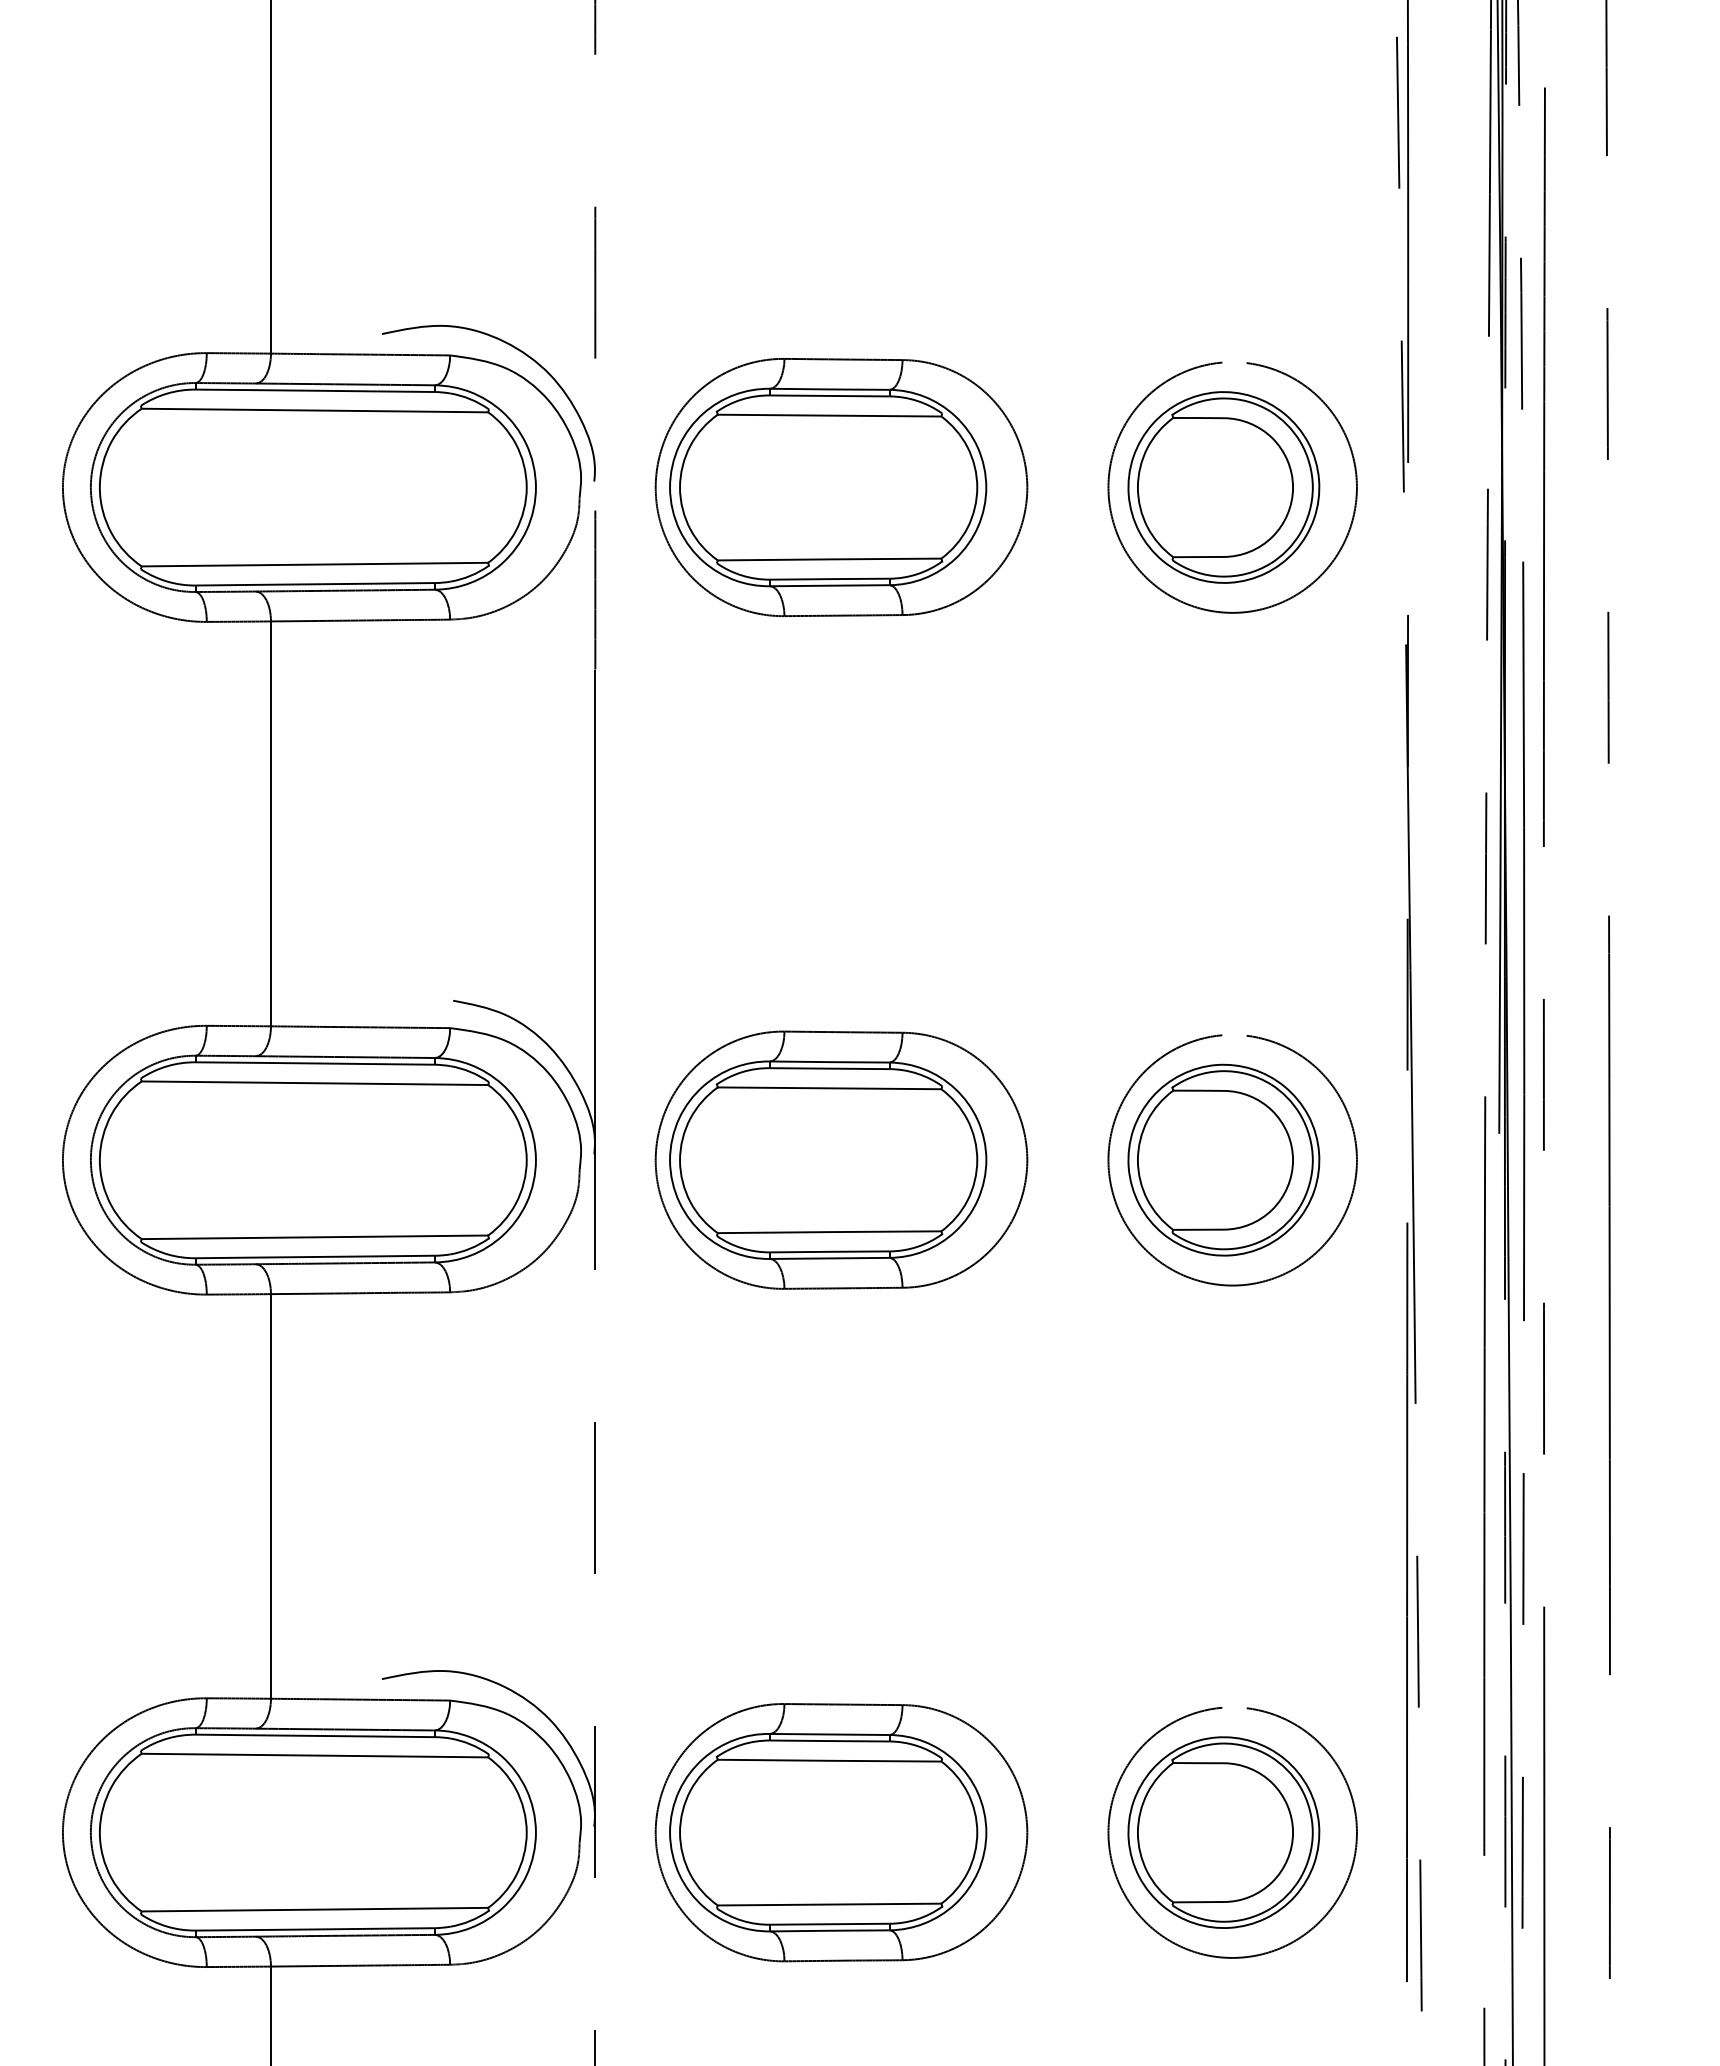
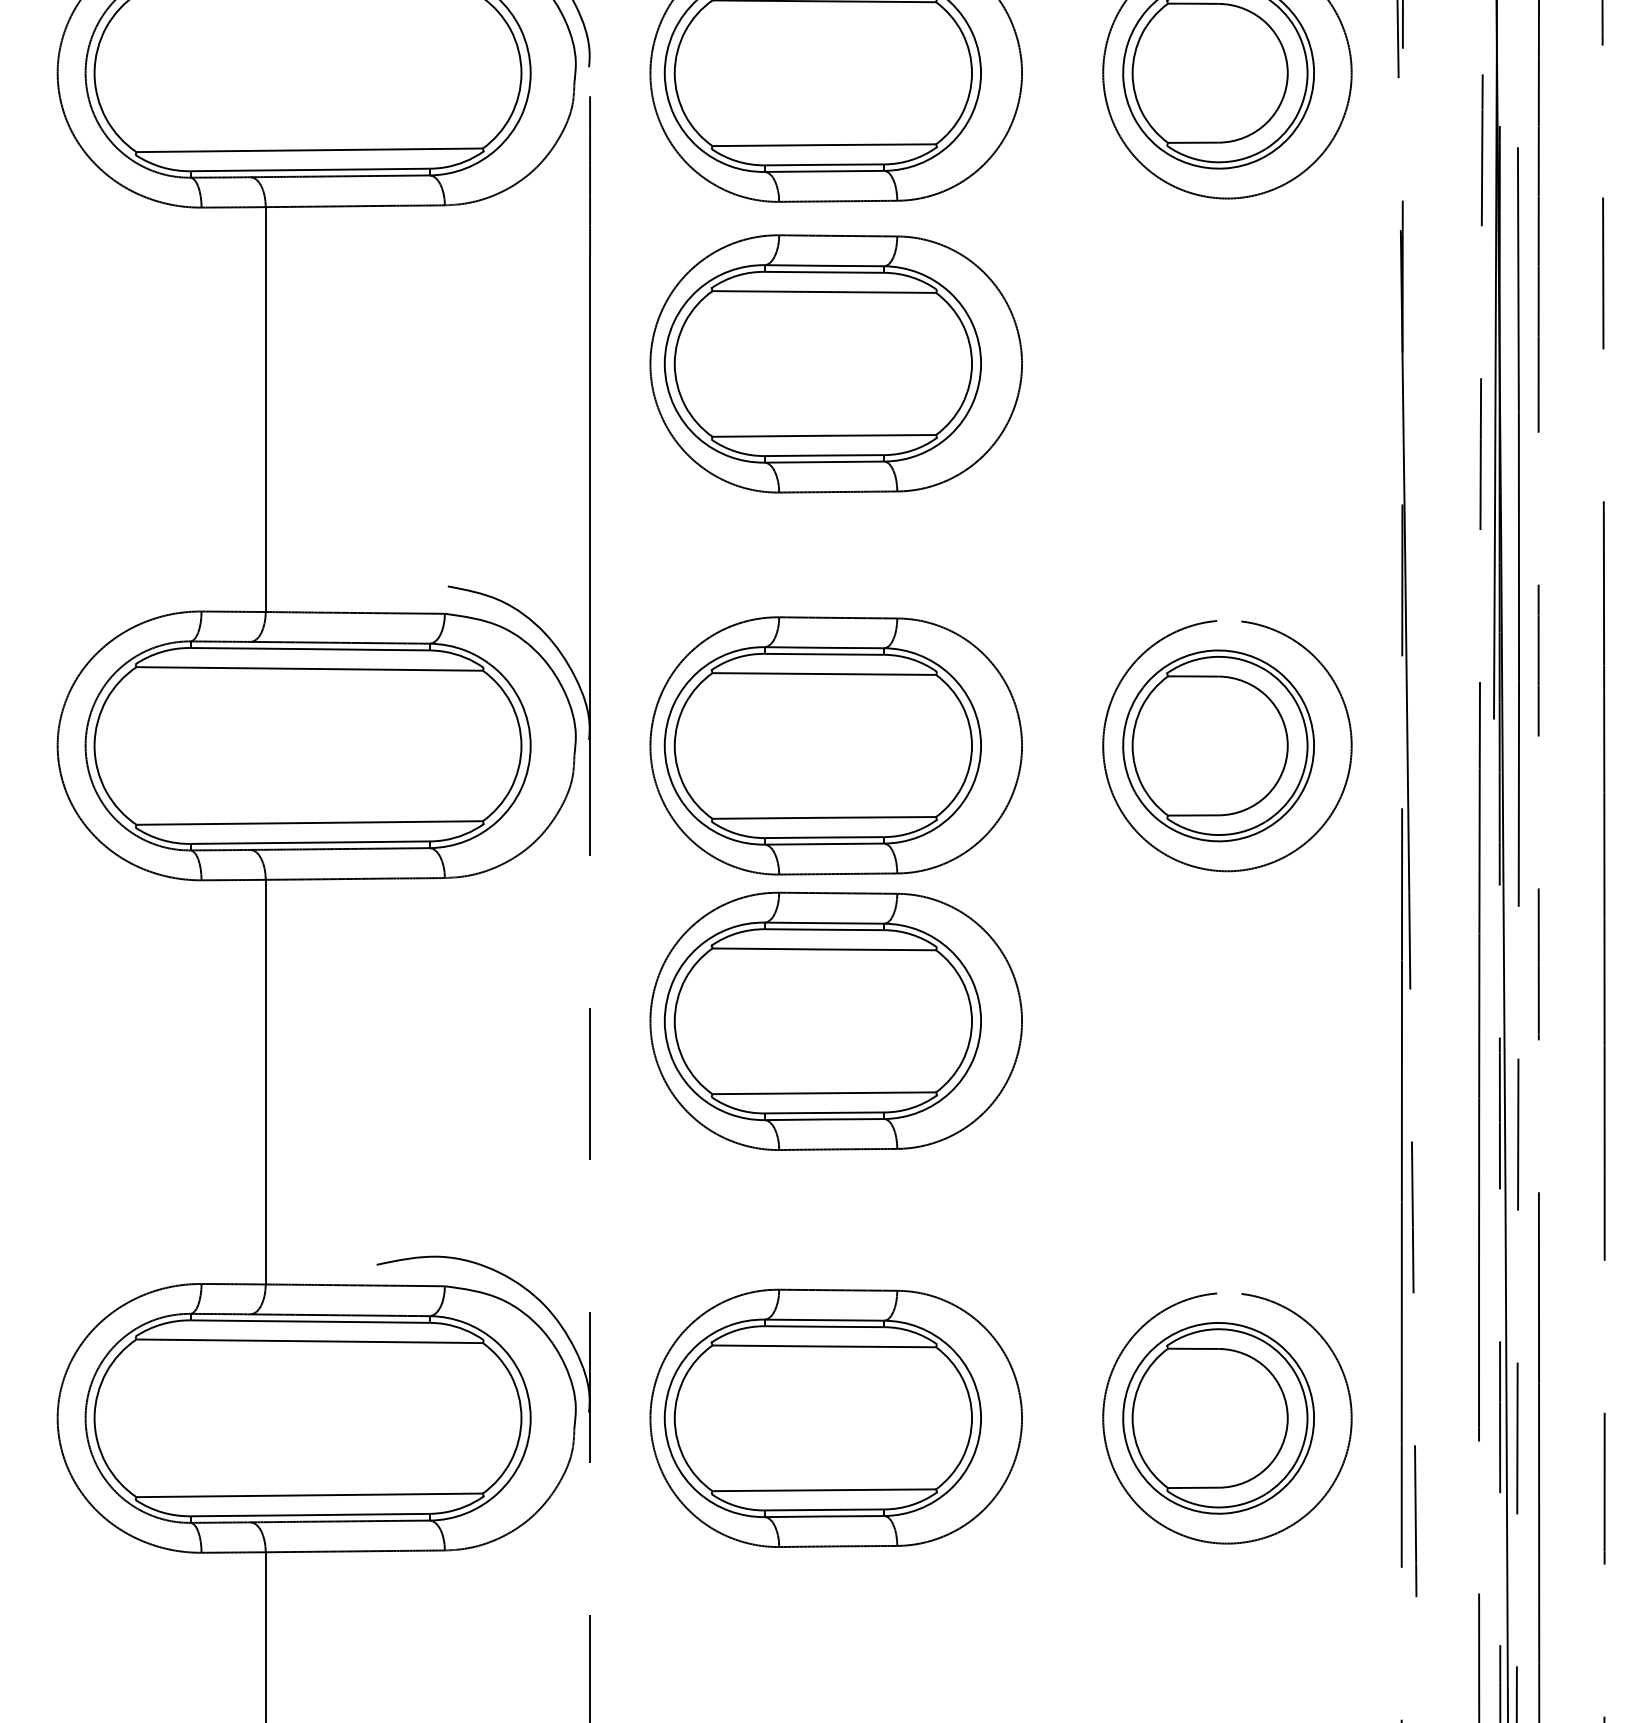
part: (841, 777) -> (836, 363), added
part: (841, 1435) -> (836, 1021), added

